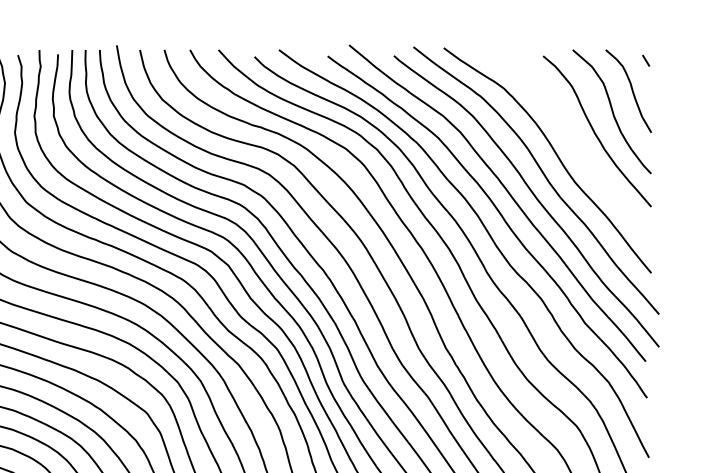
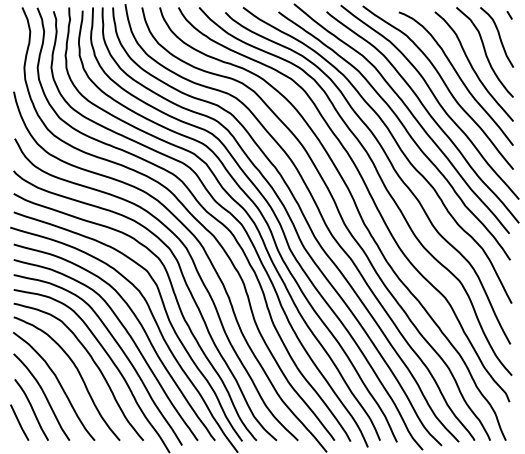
curve: (574, 145) -> (457, 76), added

